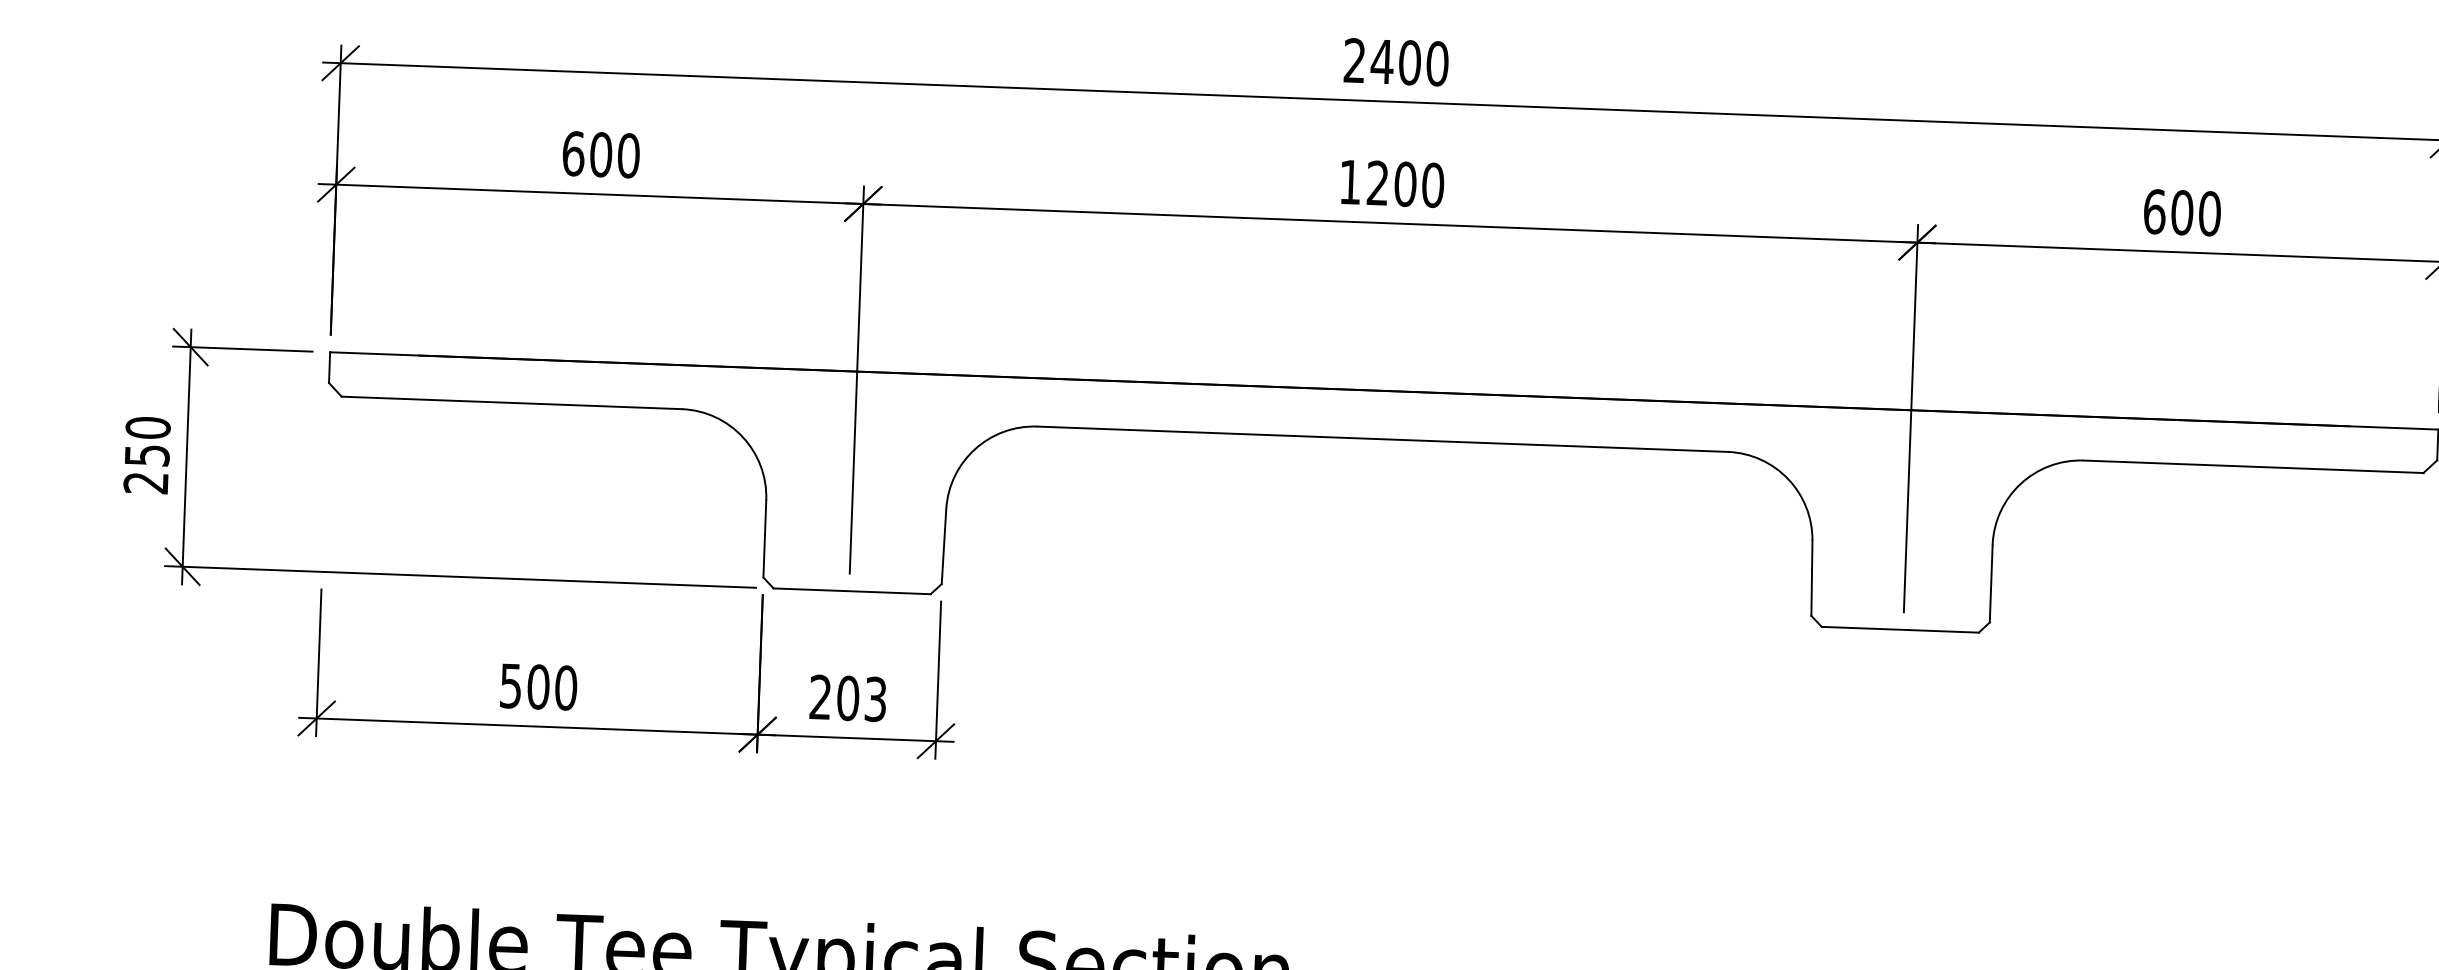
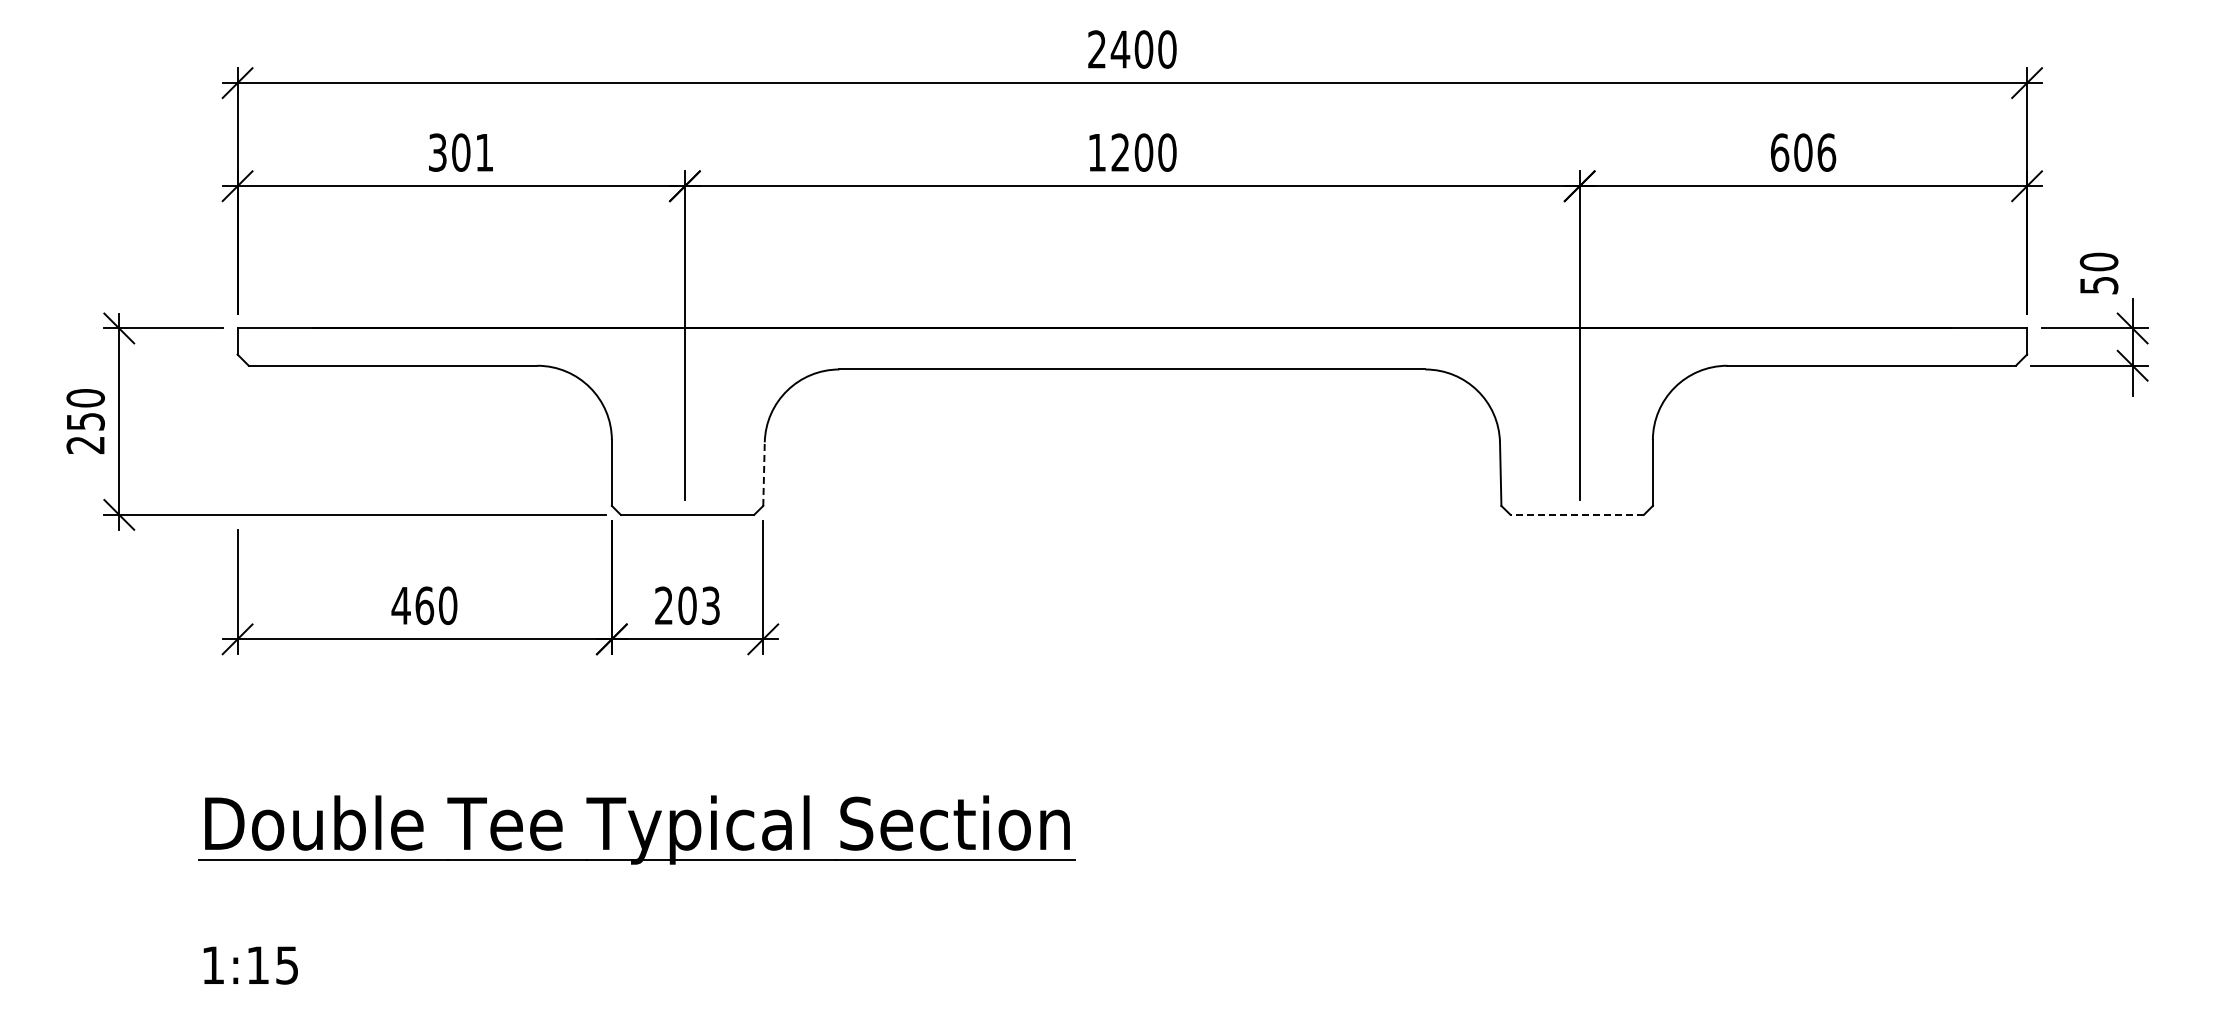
text: (600, 154) -> (460, 152), 600 -> 301
text: (2209, 213) -> (1826, 152), 600 -> 606
line: (944, 547) -> (764, 474), solid -> dashed
line: (1900, 629) -> (1577, 514), solid -> dashed
text: (524, 686) -> (412, 605), 500 -> 460

